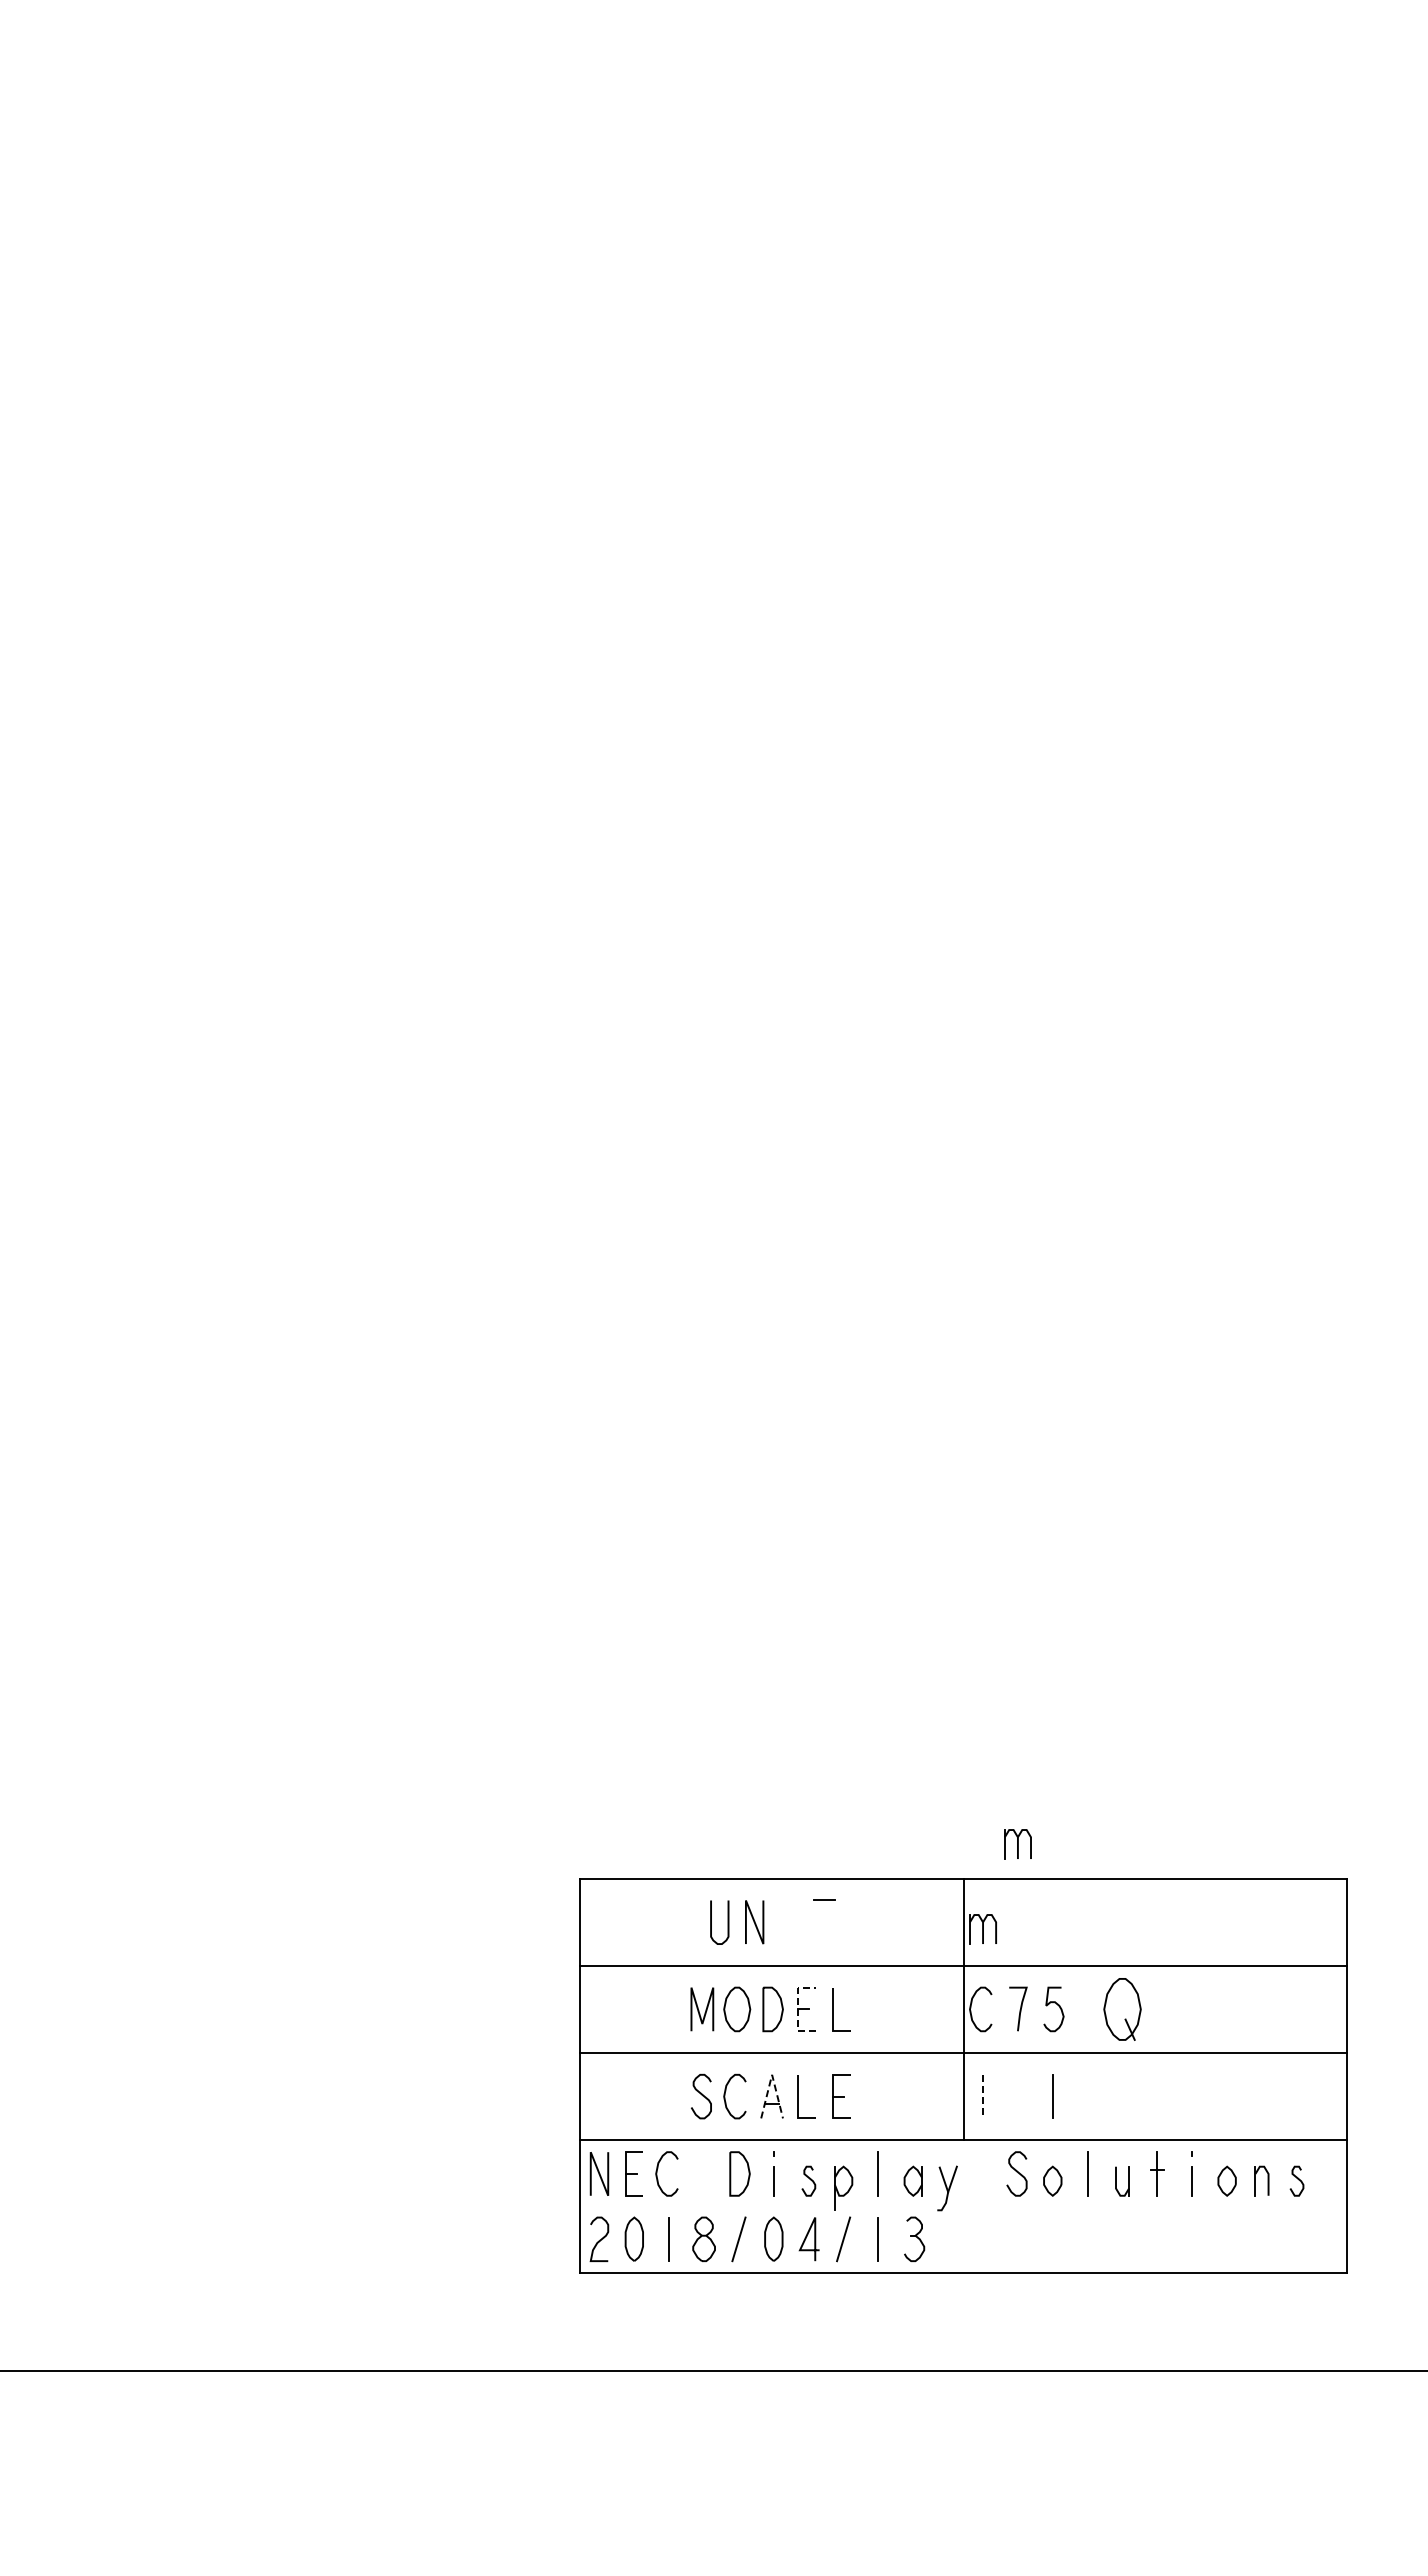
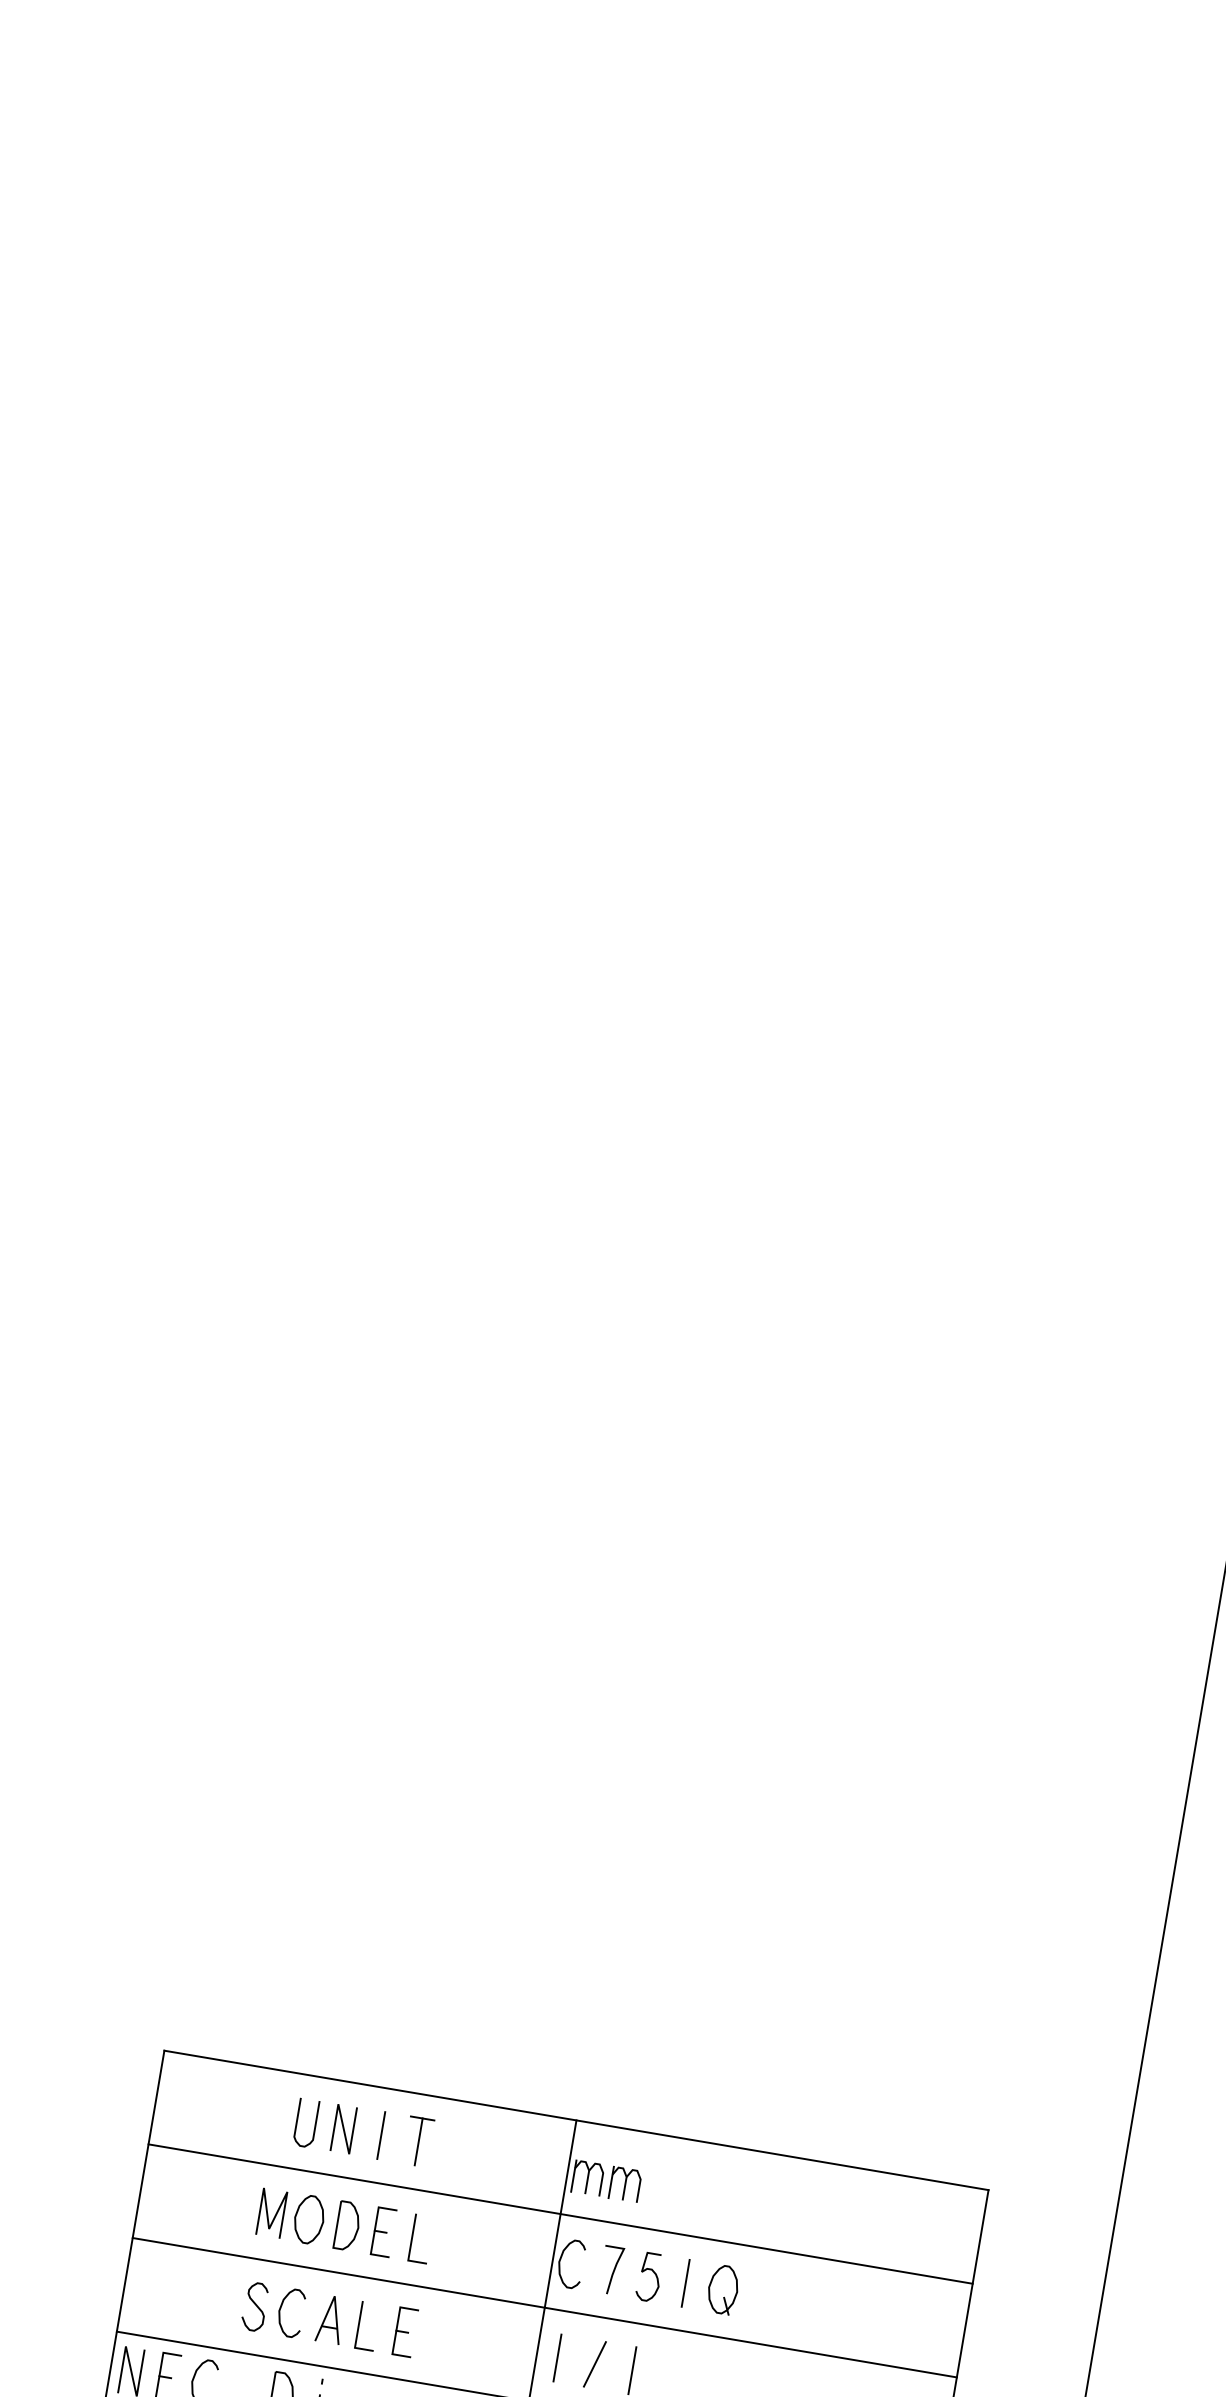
part: (1017, 1844) -> (624, 2184), moved
line: (789, 1922) -> (381, 2135), added
line: (824, 1922) -> (418, 2142), added
line: (798, 2009) -> (375, 2230), dashed -> solid
line: (1087, 2009) -> (685, 2283), added
part: (1122, 2009) -> (723, 2289), size x0.71
line: (772, 2074) -> (335, 2295), dashed -> solid
line: (983, 2096) -> (557, 2357), dashed -> solid
line: (1017, 2096) -> (594, 2364), added

